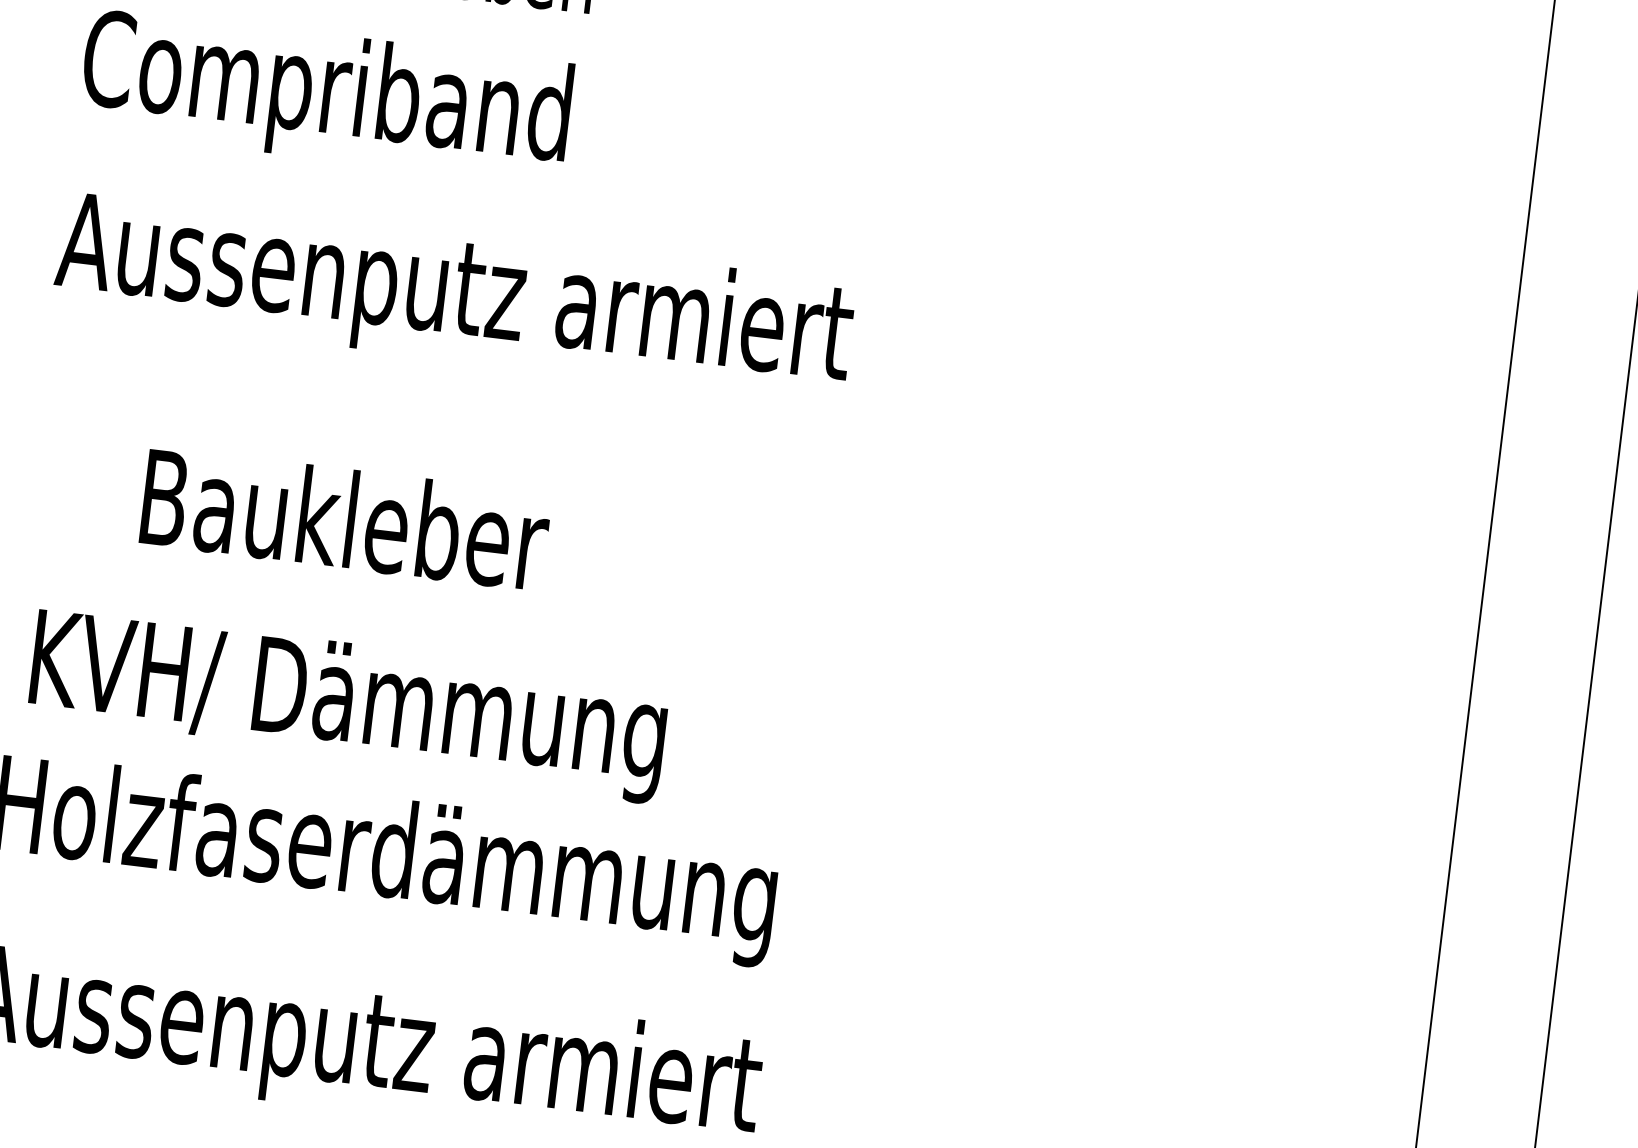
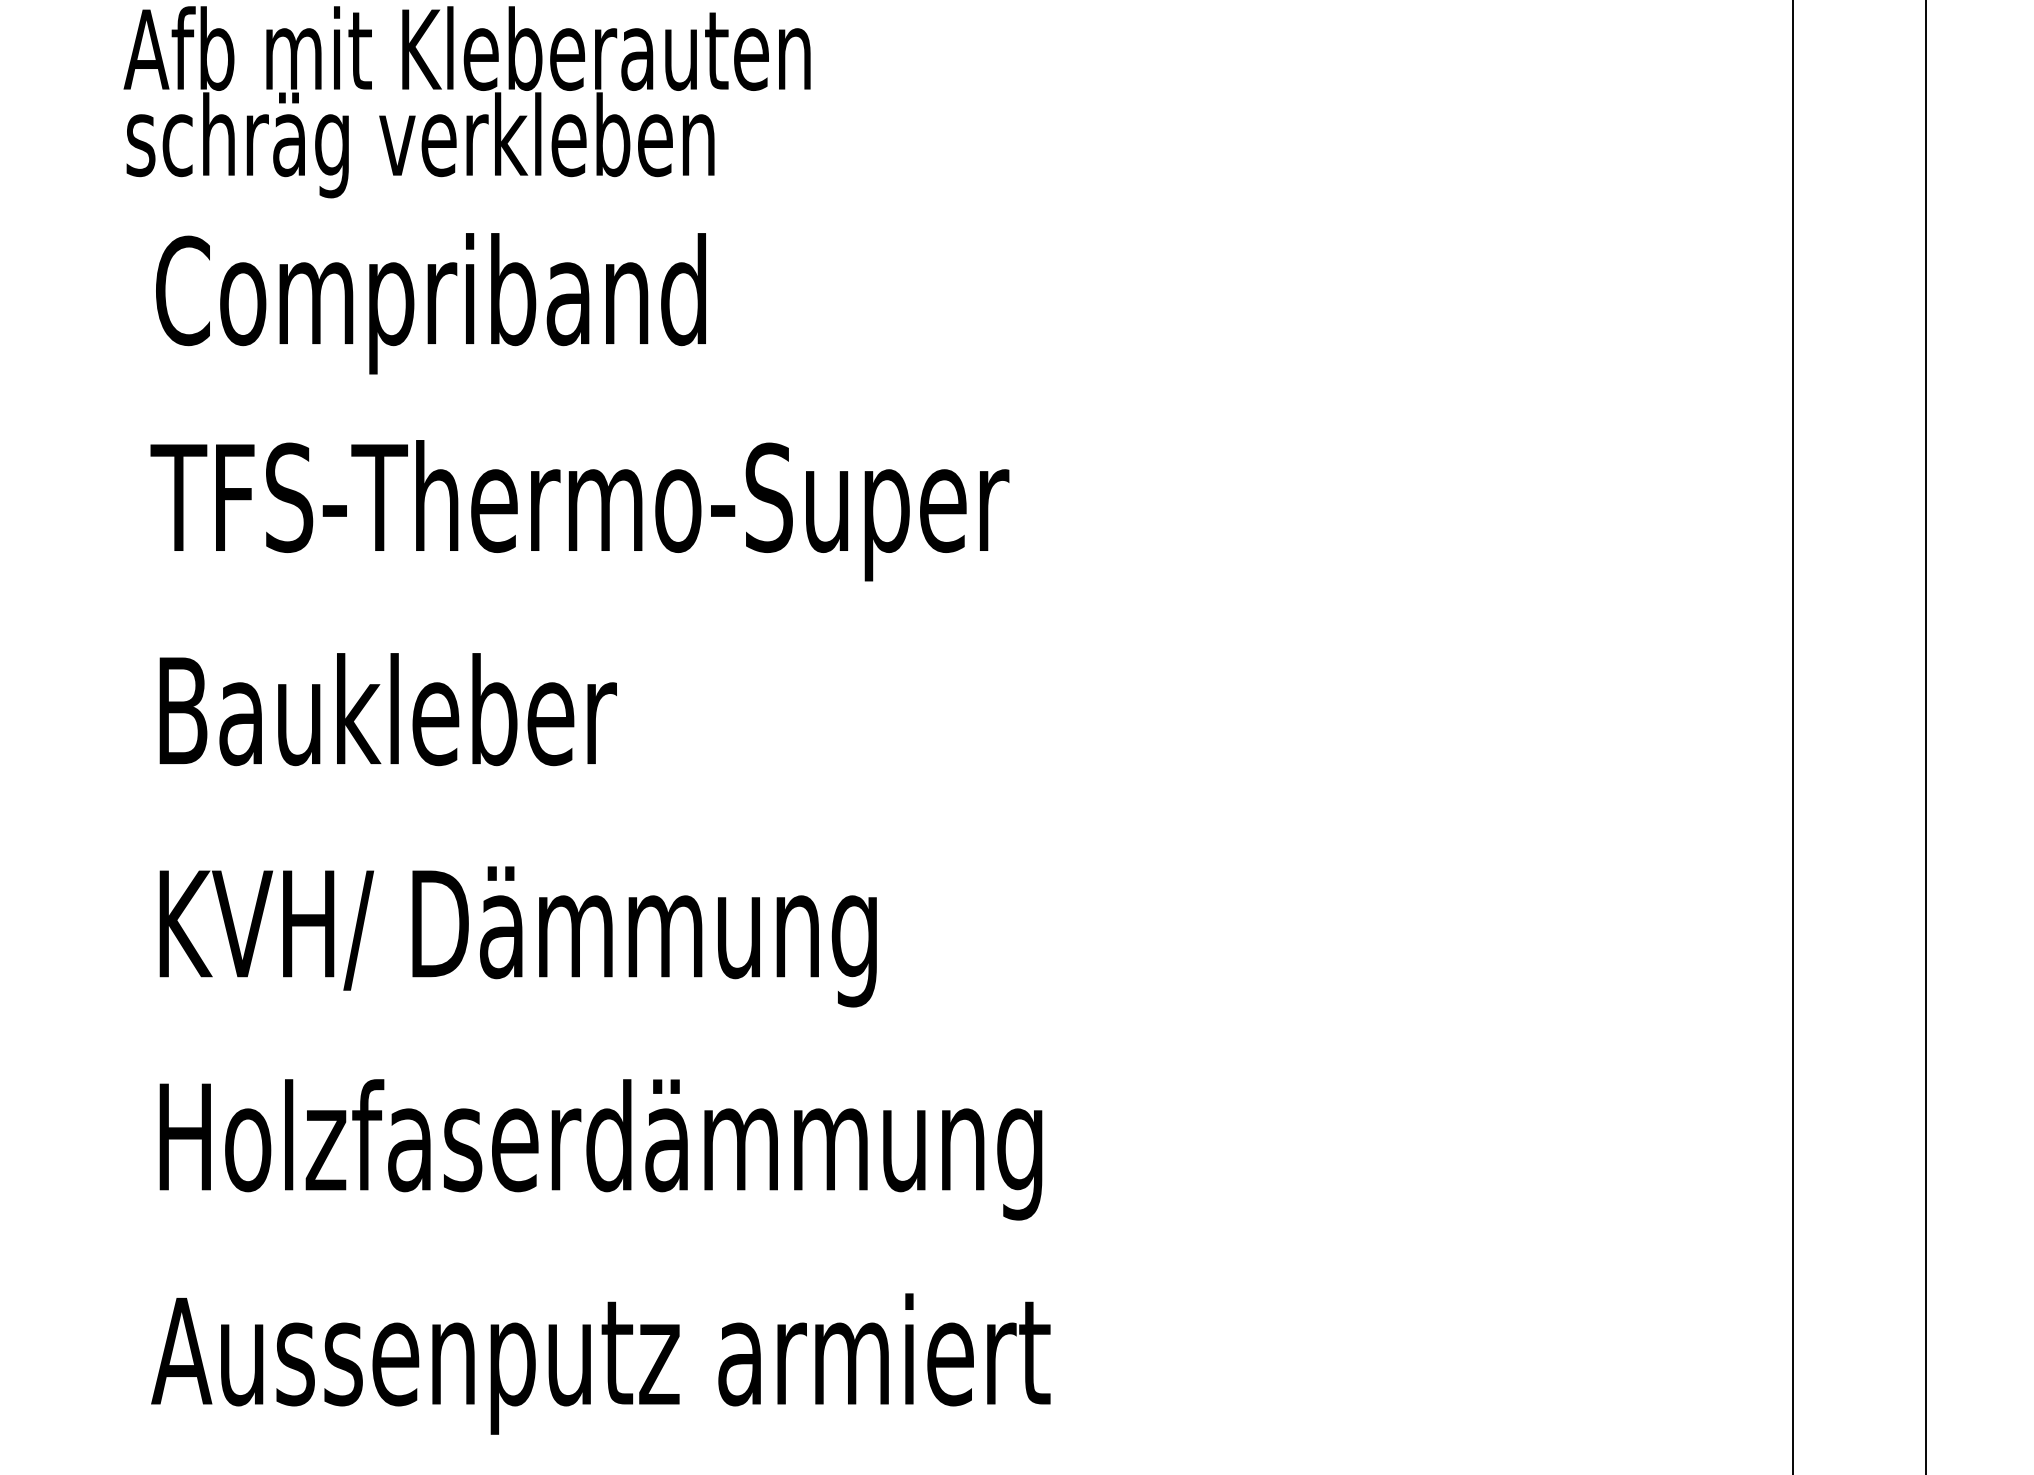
text: (453, 296) -> (600, 510), Aussenputz armiert -> TFS-Thermo-Super
text: (344, 518) -> (387, 709), moved
text: (347, 705) -> (517, 936), moved

